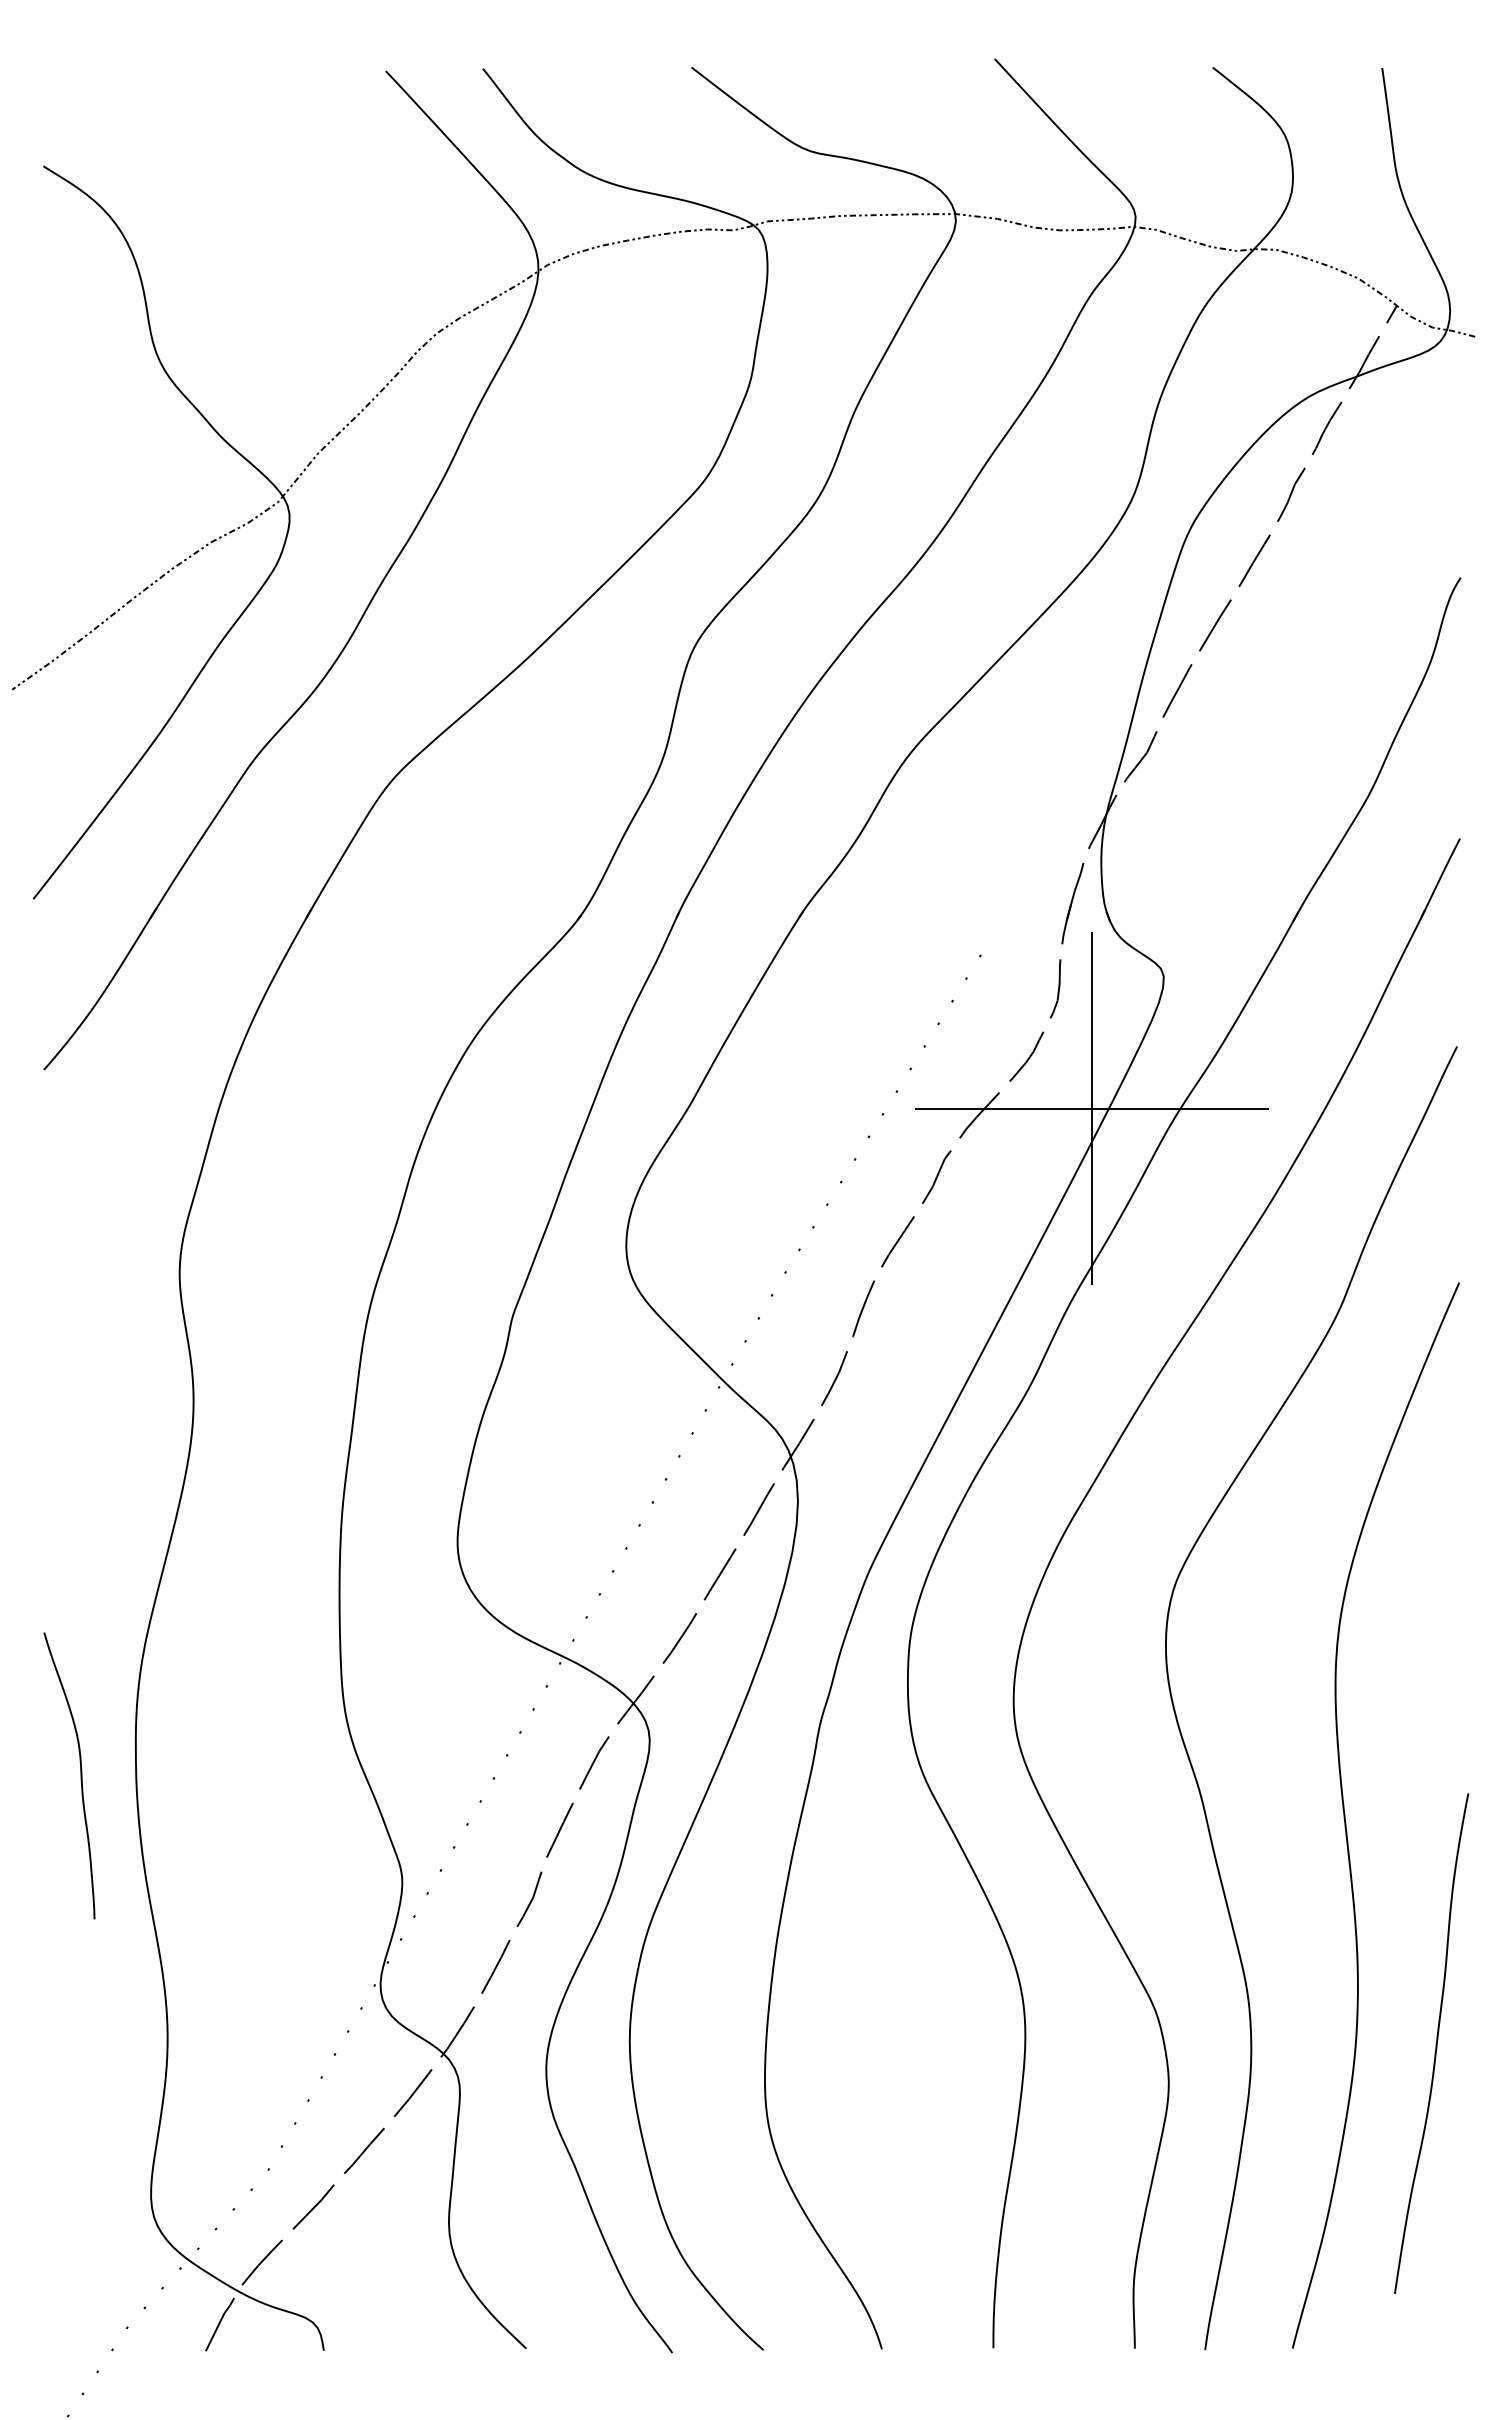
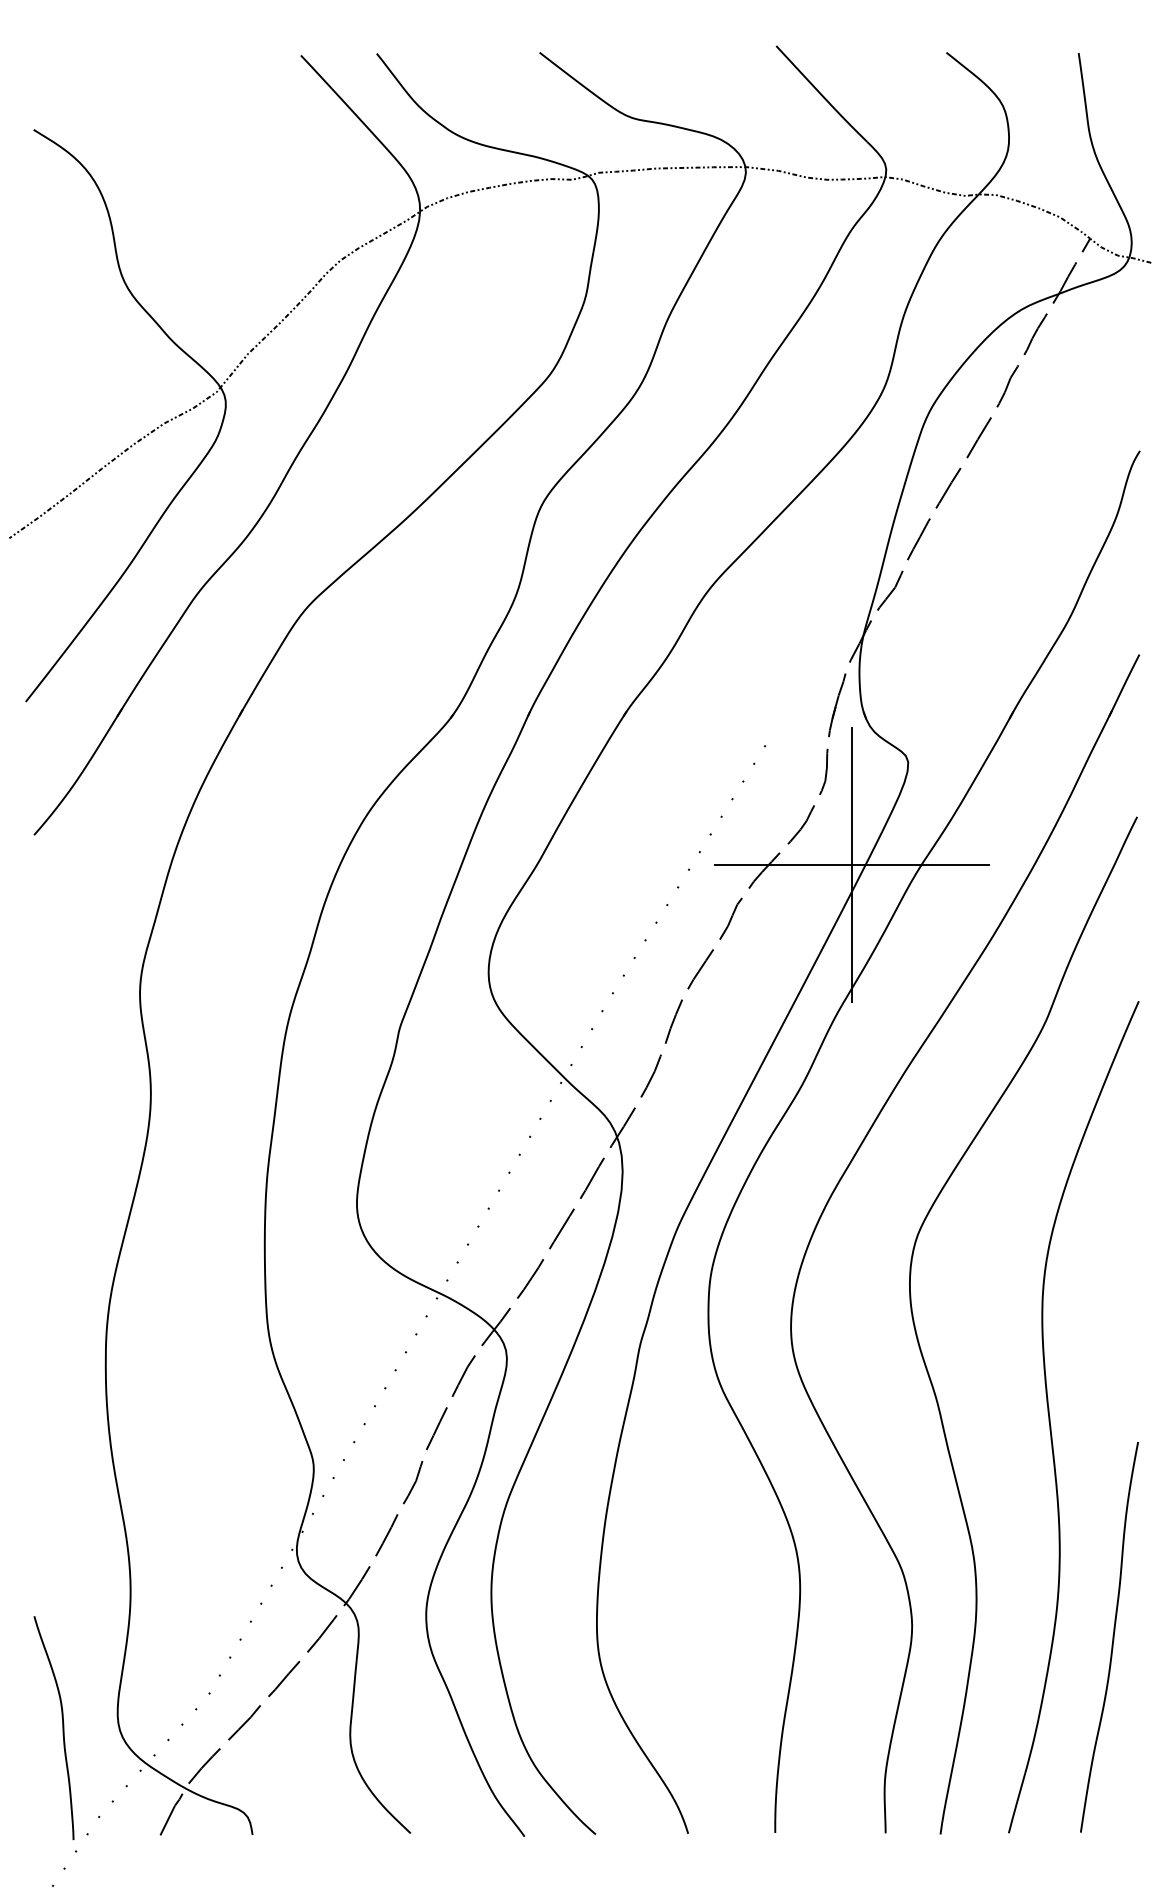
curve: (80, 1775) -> (62, 1727), moved
curve: (1435, 2043) -> (1112, 1637), moved

